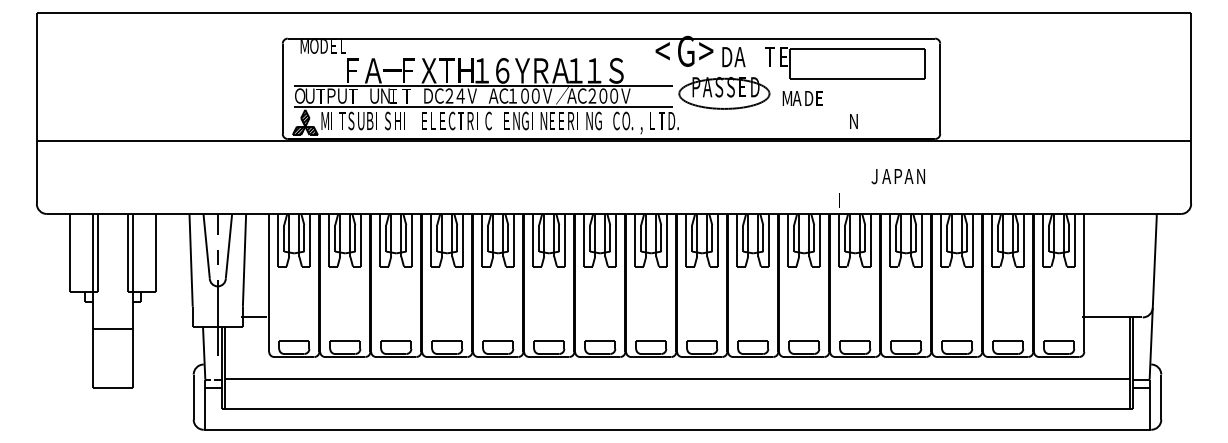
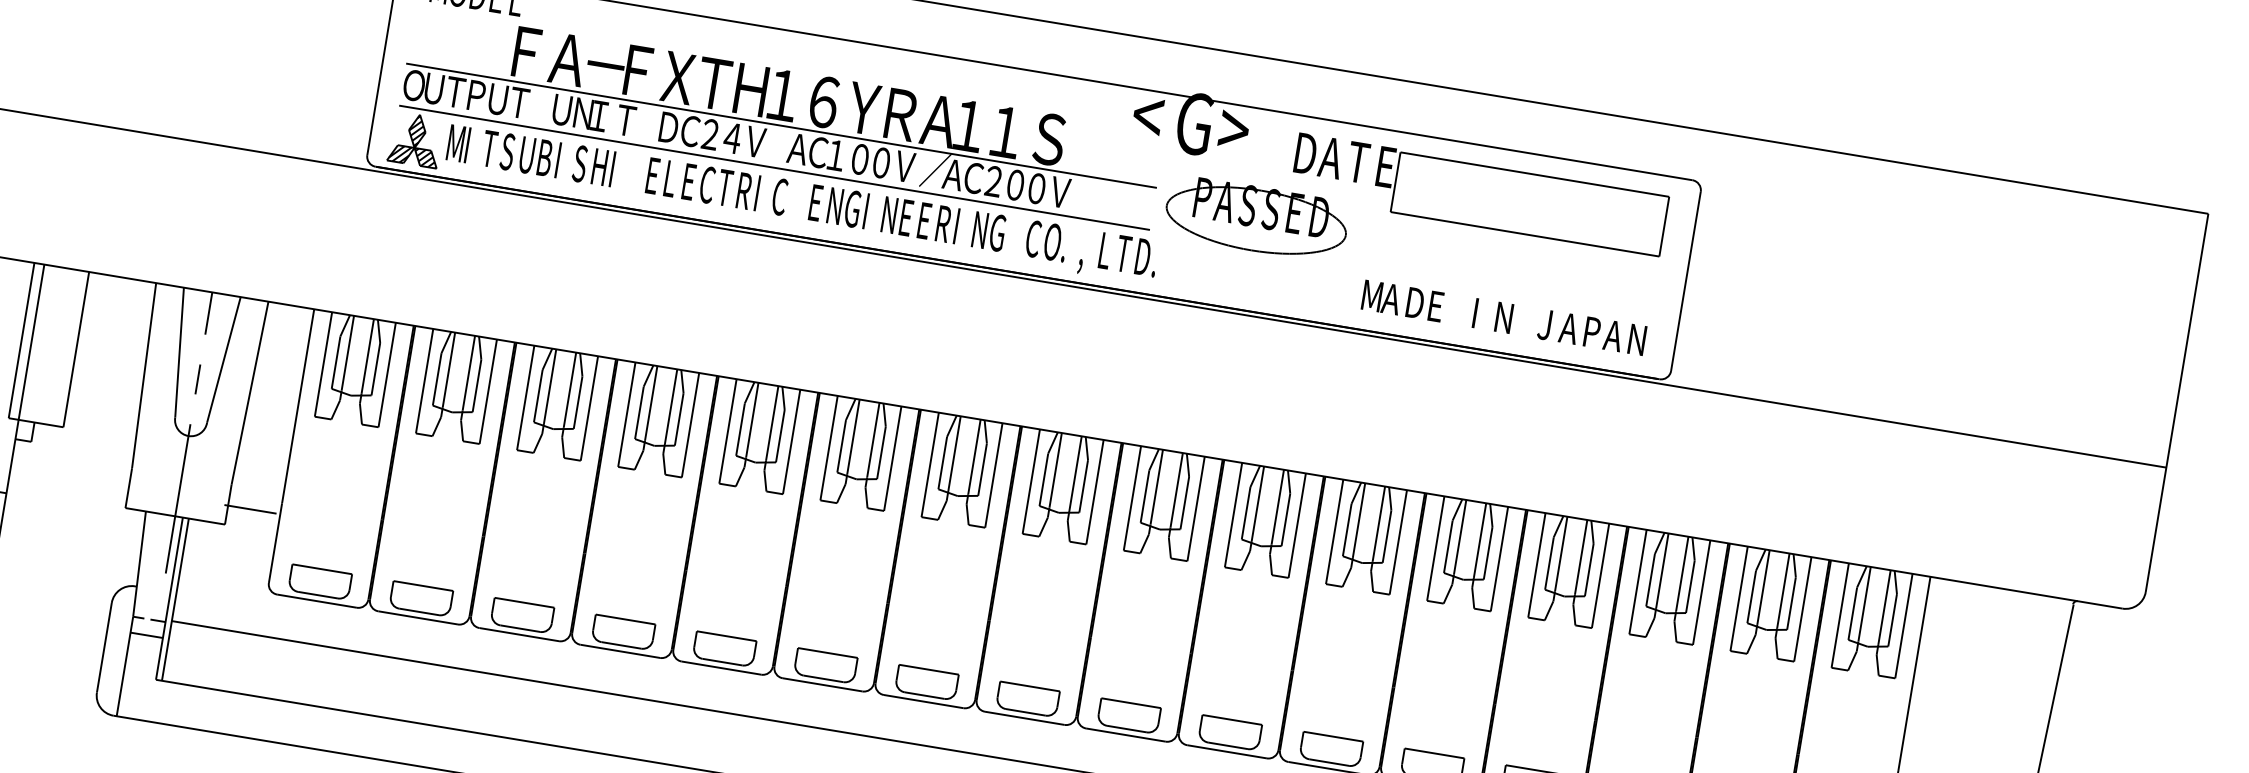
text: (733, 57) -> (1318, 156), moved
text: (802, 98) -> (1402, 300), moved
text: (897, 176) -> (1590, 332), moved
text: (839, 200) -> (1475, 313), moved

